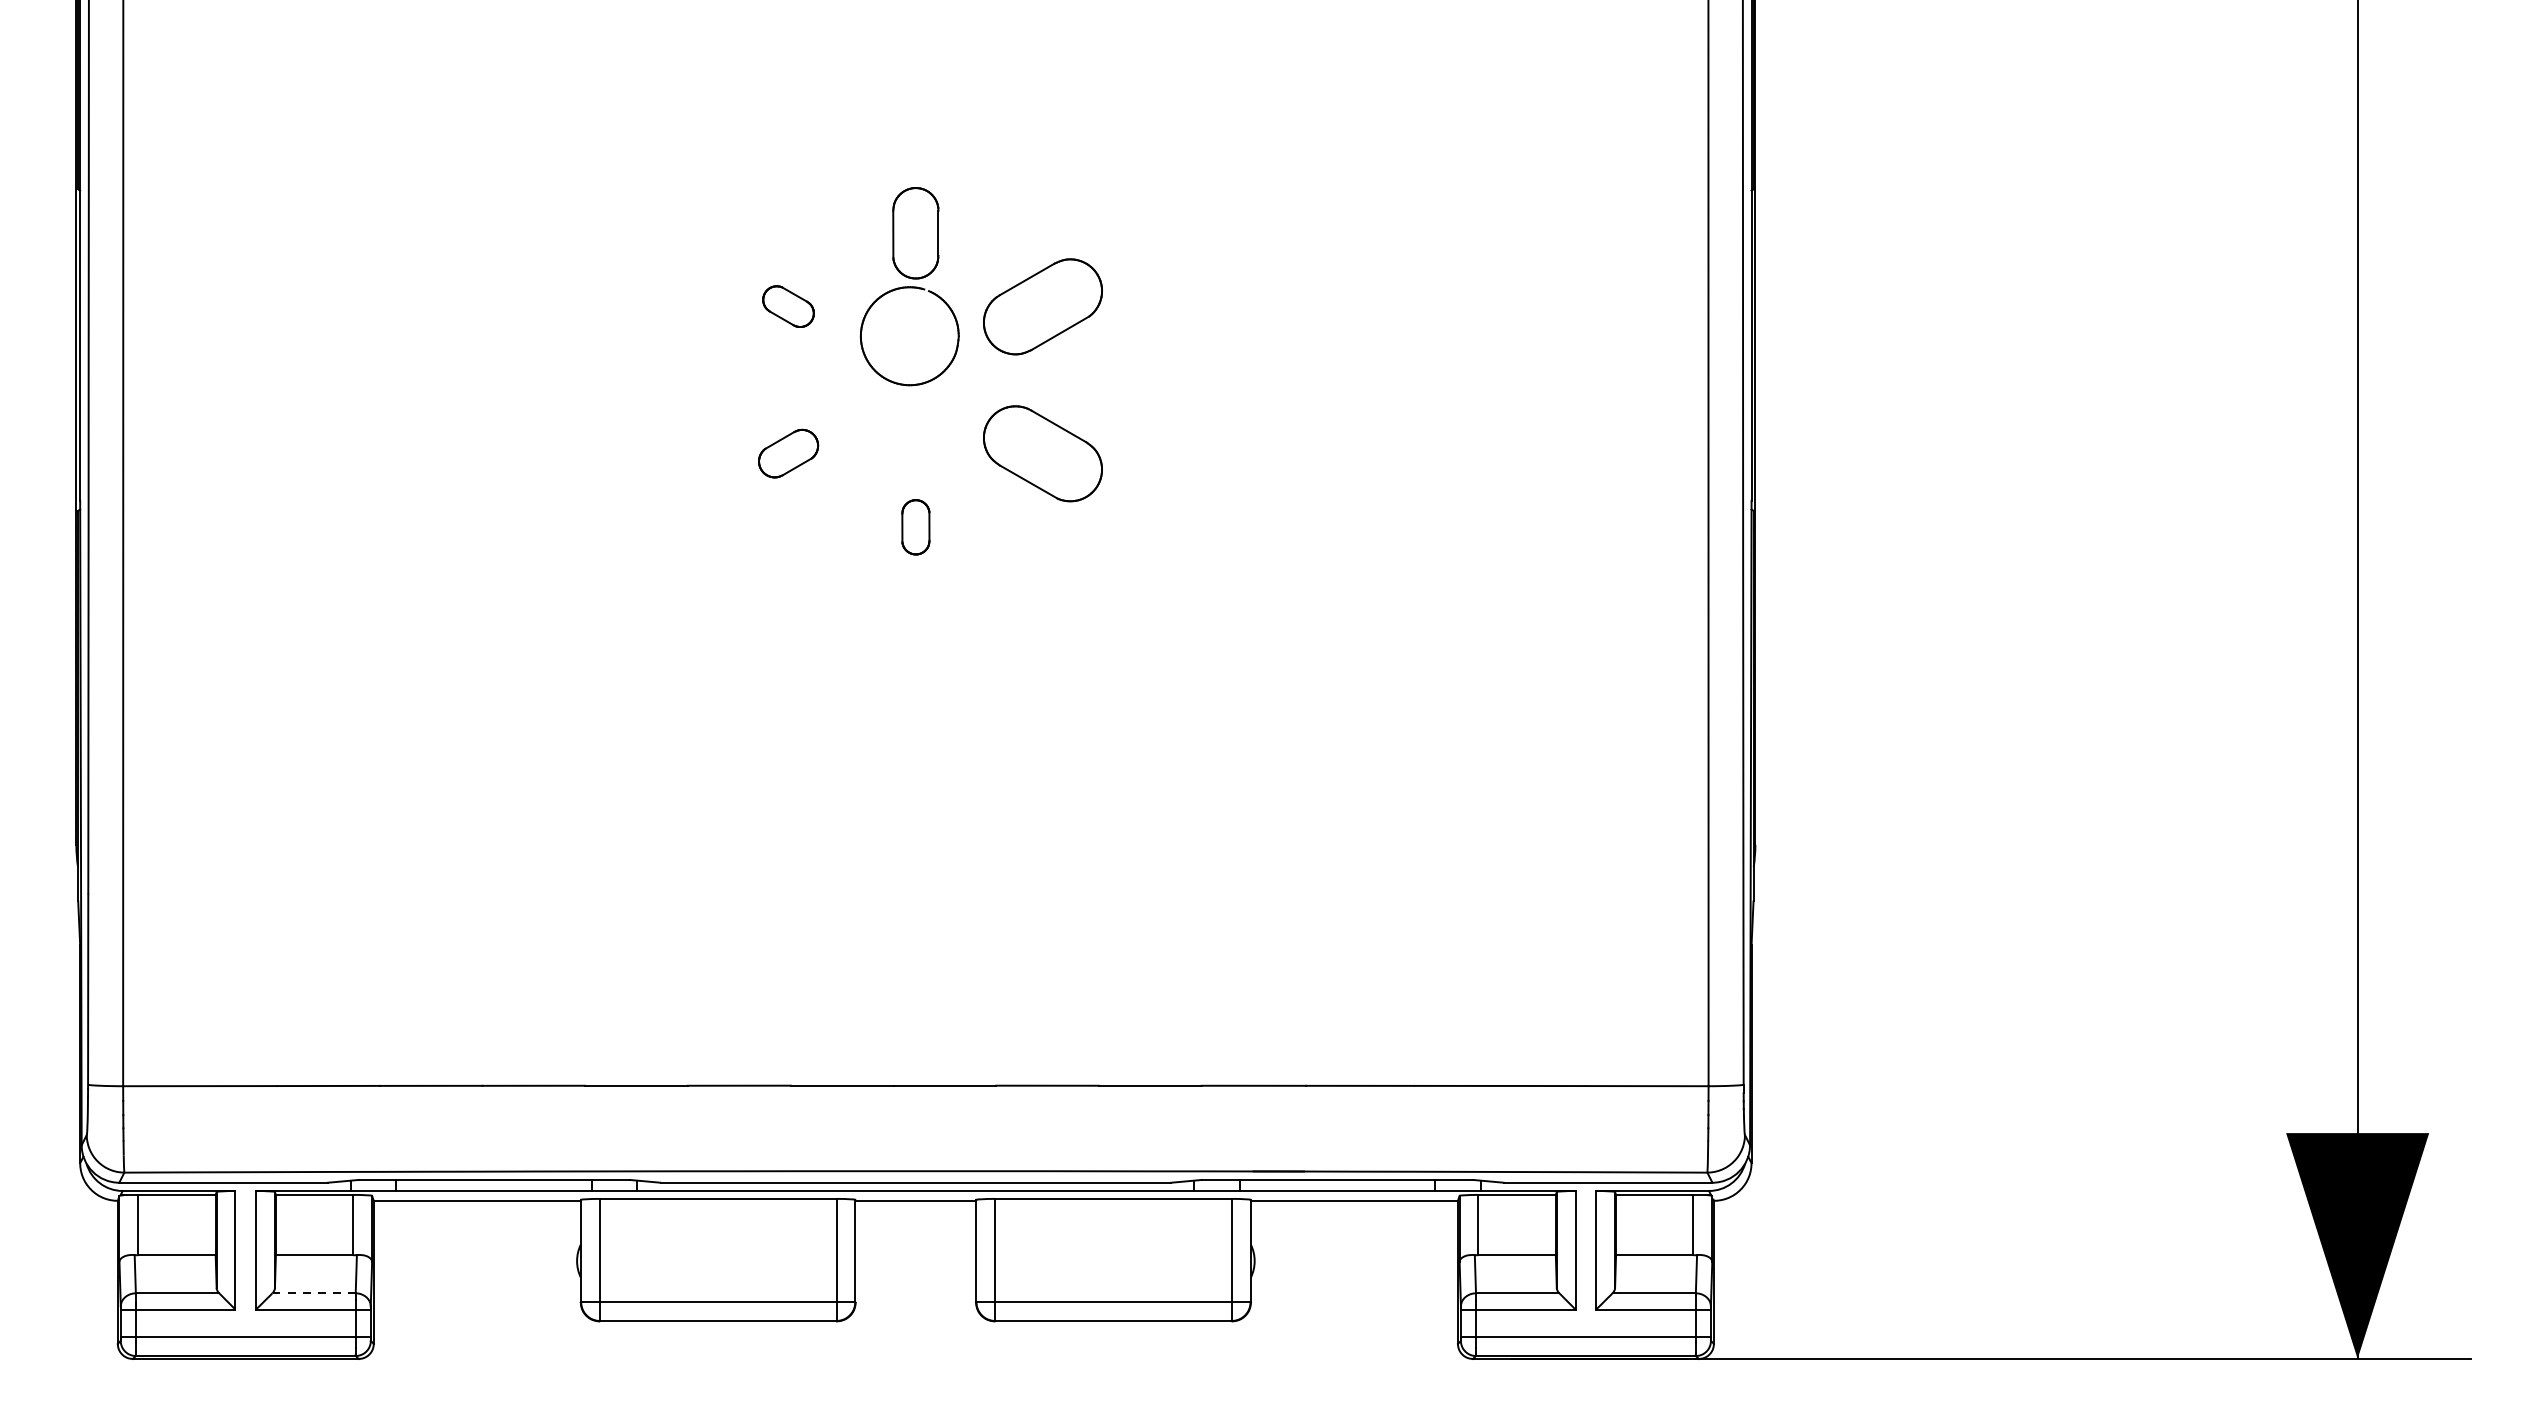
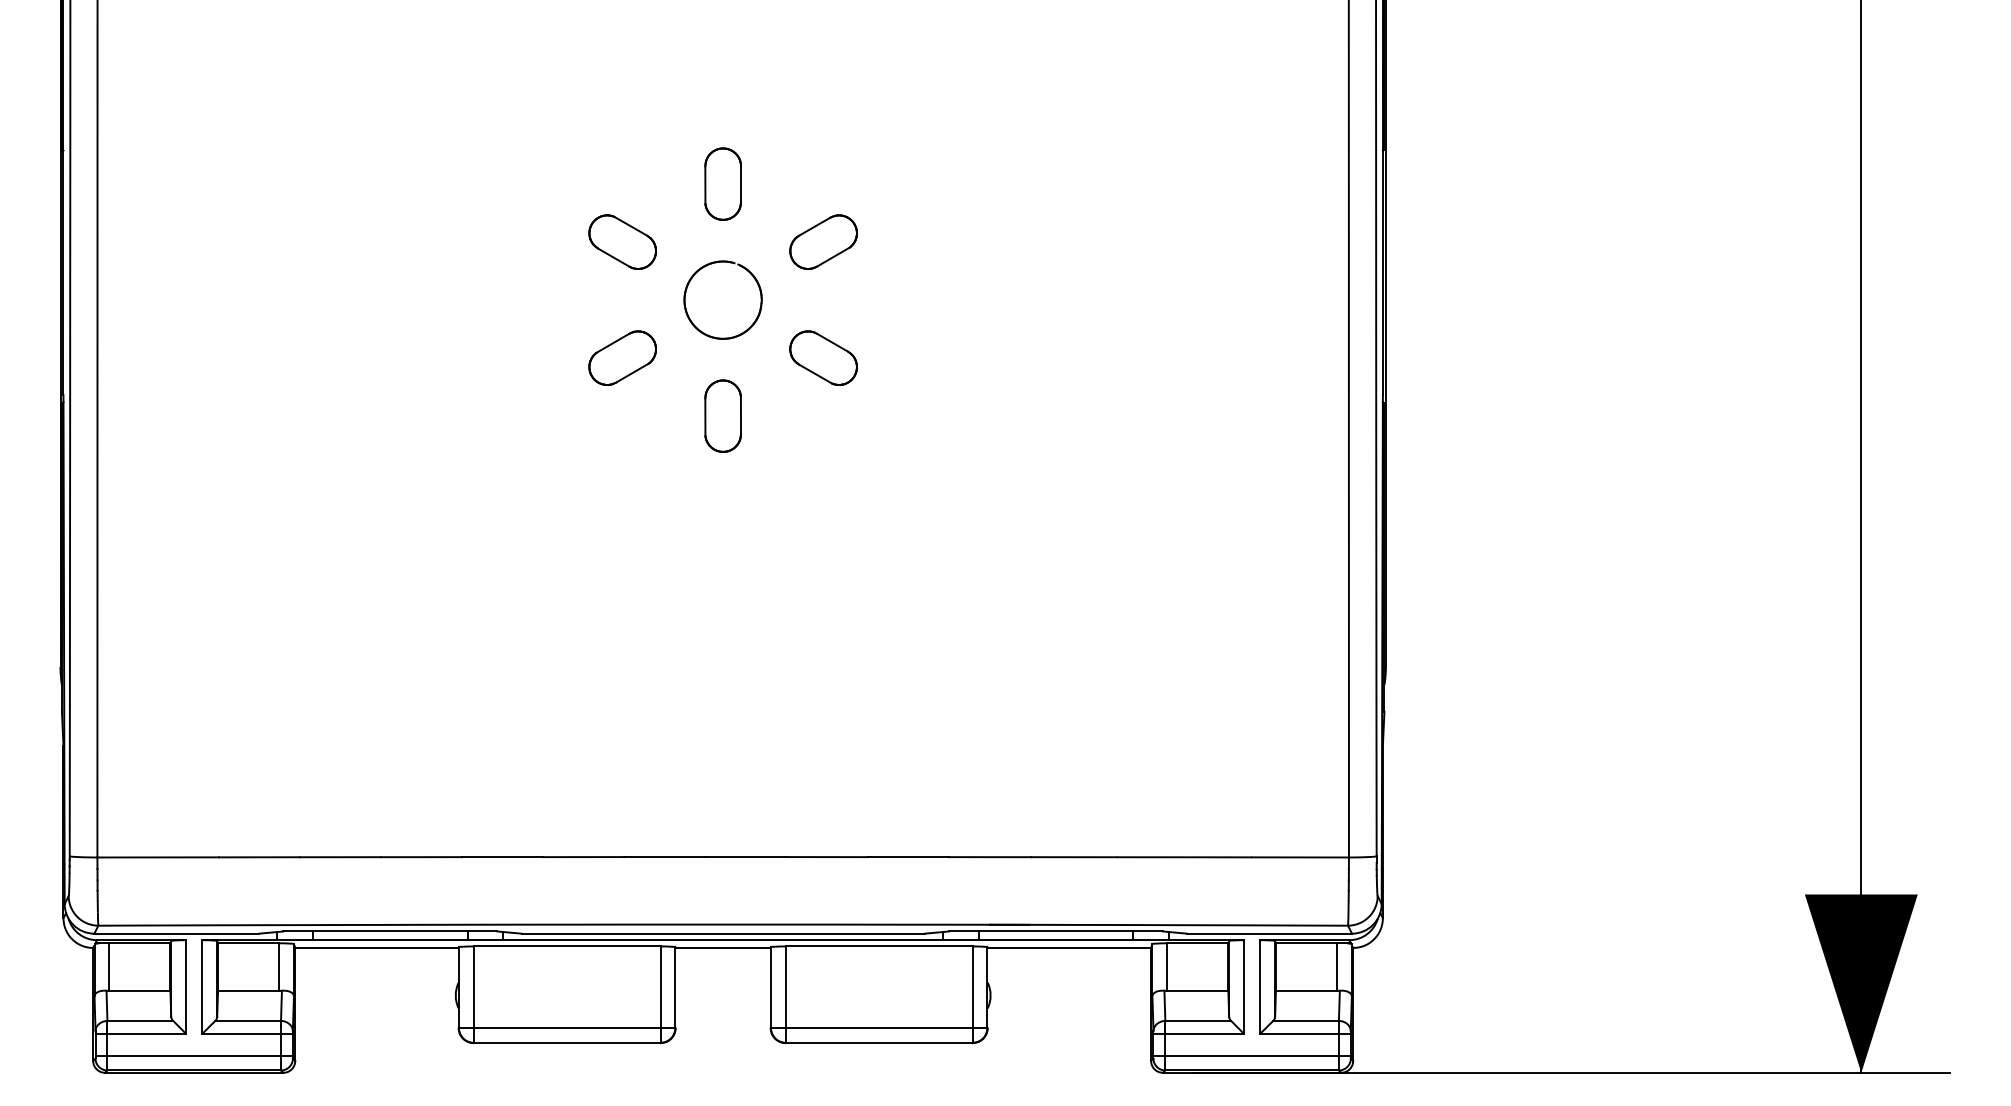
part: (788, 306) -> (622, 241), size x1.67
part: (1043, 306) -> (823, 241), size x0.71
part: (884, 376) -> (703, 331), moved
part: (788, 453) -> (622, 358), size x1.43
part: (1043, 453) -> (823, 358), size x0.71
part: (915, 527) -> (722, 416), size x1.67
line: (314, 1293) -> (248, 1021), dashed -> solid

